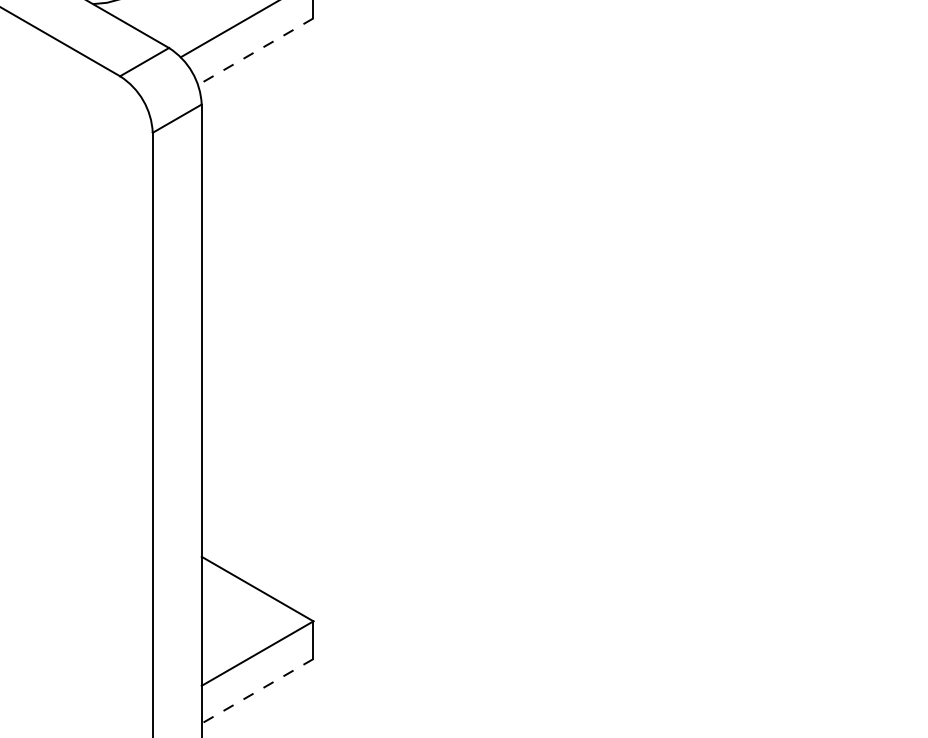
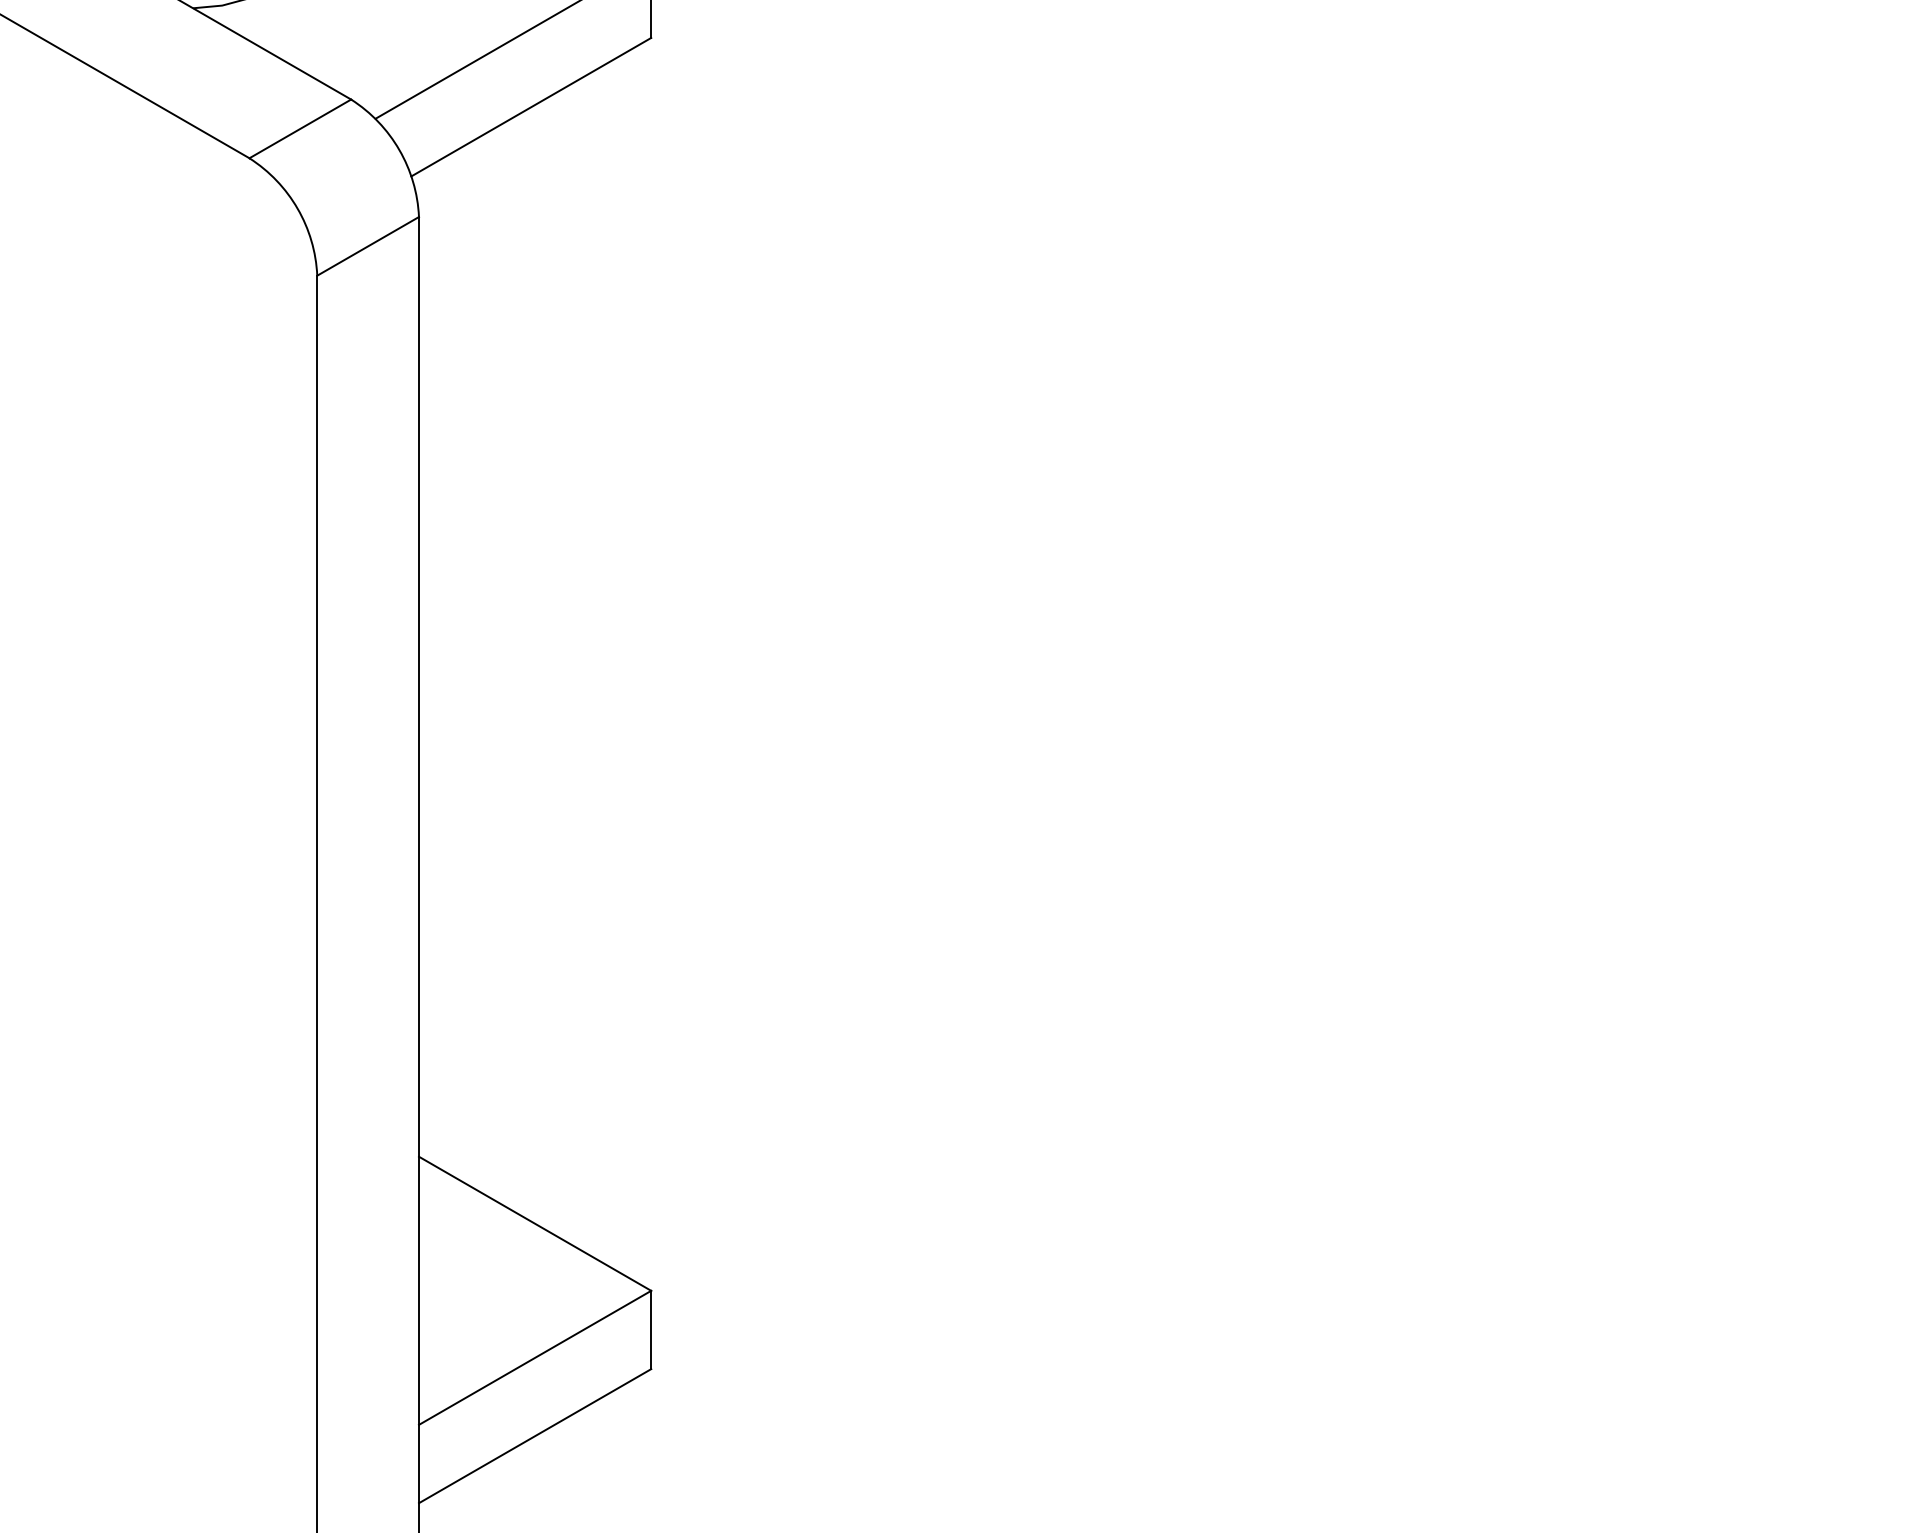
line: (255, 51) -> (530, 106), dashed -> solid
line: (257, 691) -> (534, 1436), dashed -> solid

